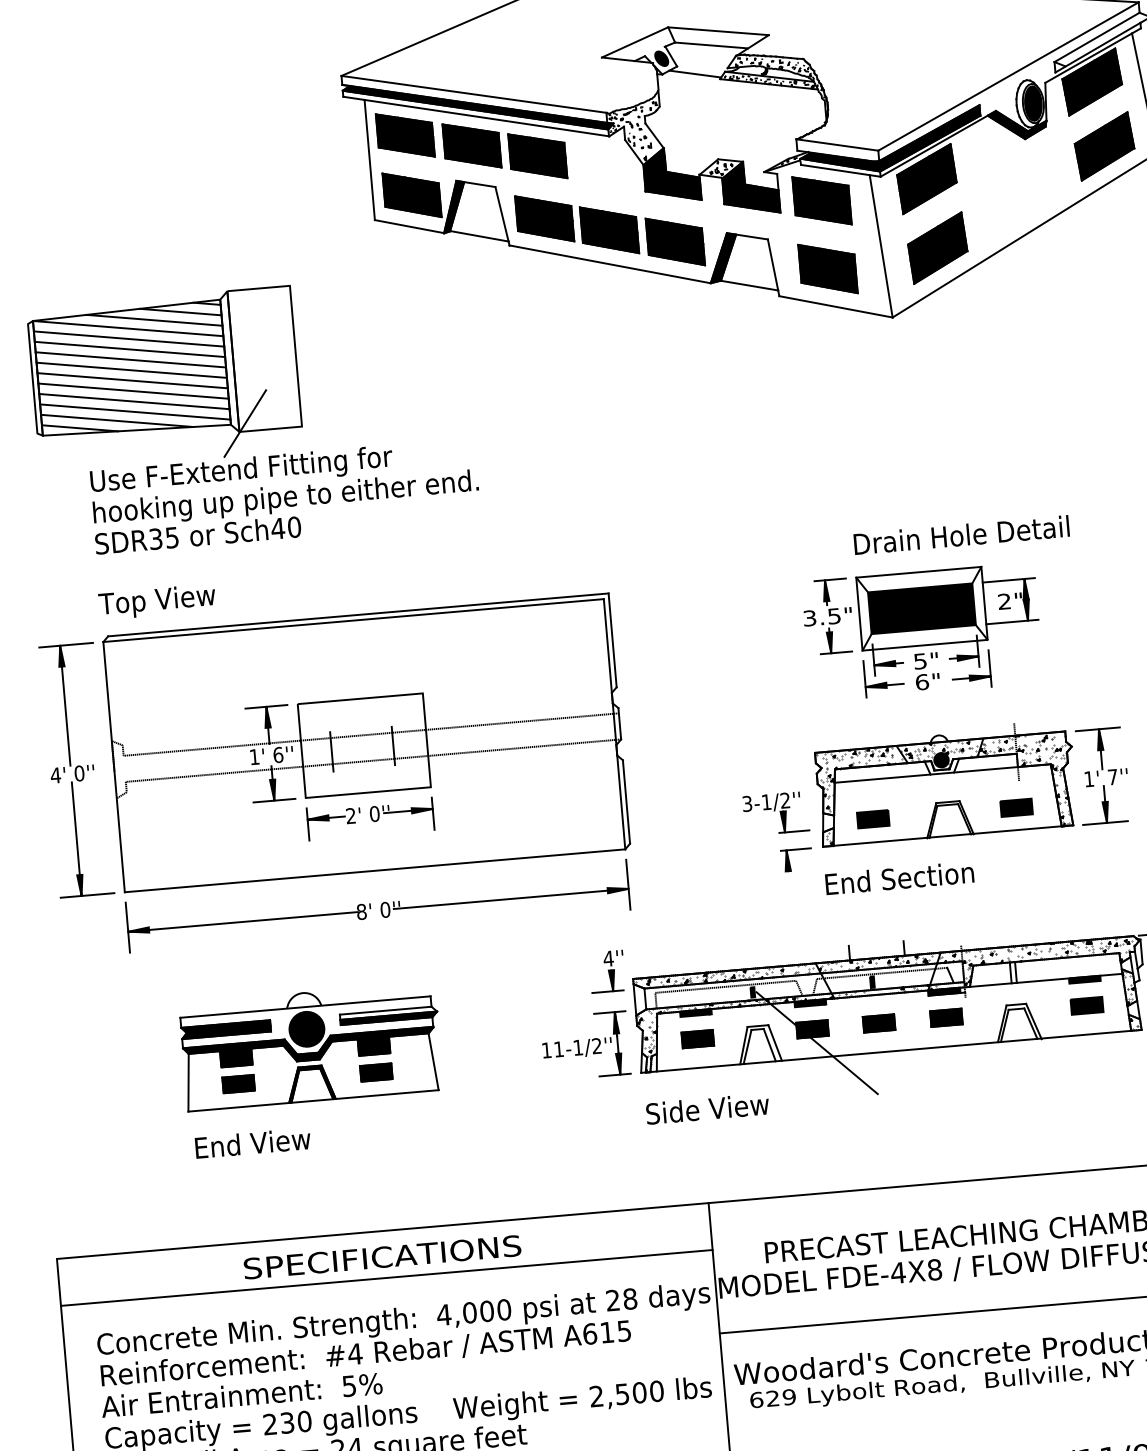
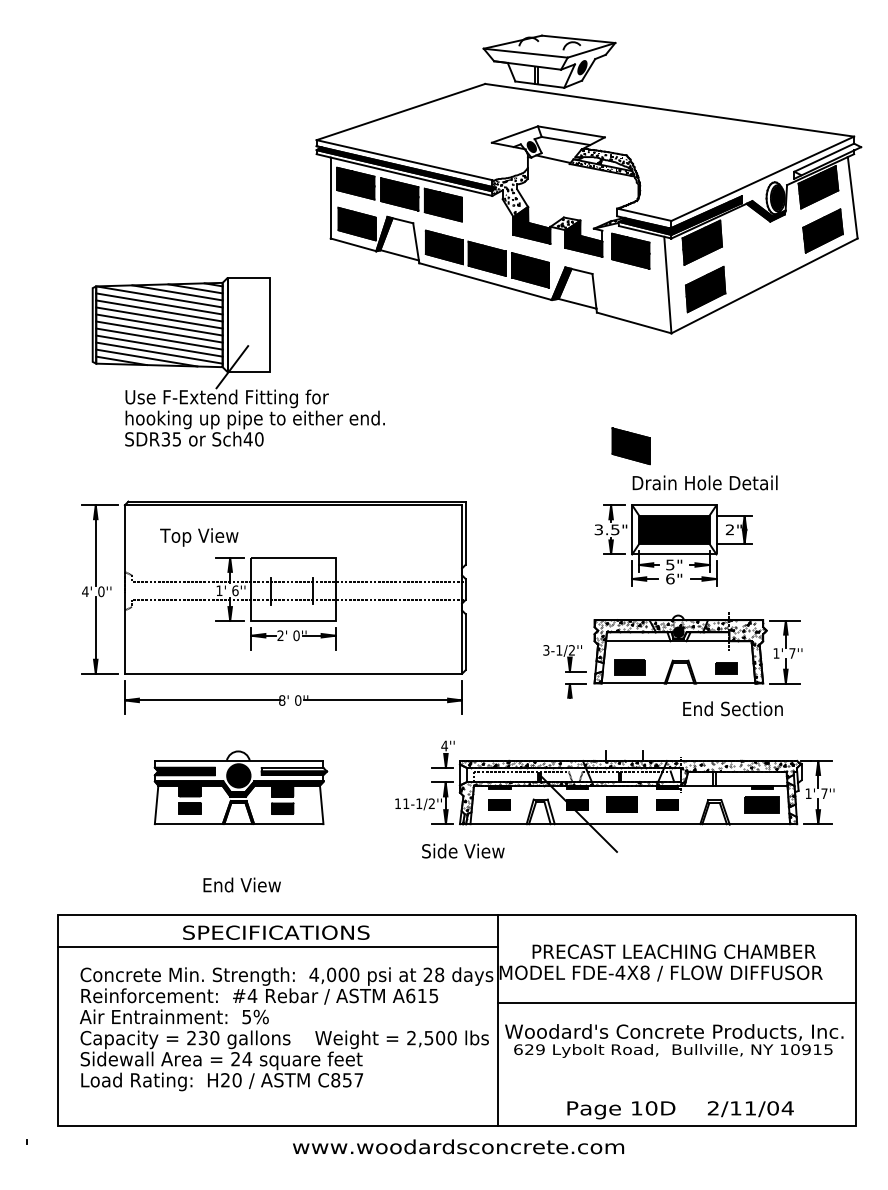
part: (827, 269) -> (630, 446), moved
text: (157, 601) -> (199, 537), moved
part: (872, 818) -> (629, 667), size x1.4
text: (898, 877) -> (732, 708), moved
part: (1086, 1005) -> (761, 804), size x1.6
part: (878, 1023) -> (621, 804), size x1.4
text: (707, 1107) -> (463, 850), moved
text: (251, 1142) -> (241, 884), moved

